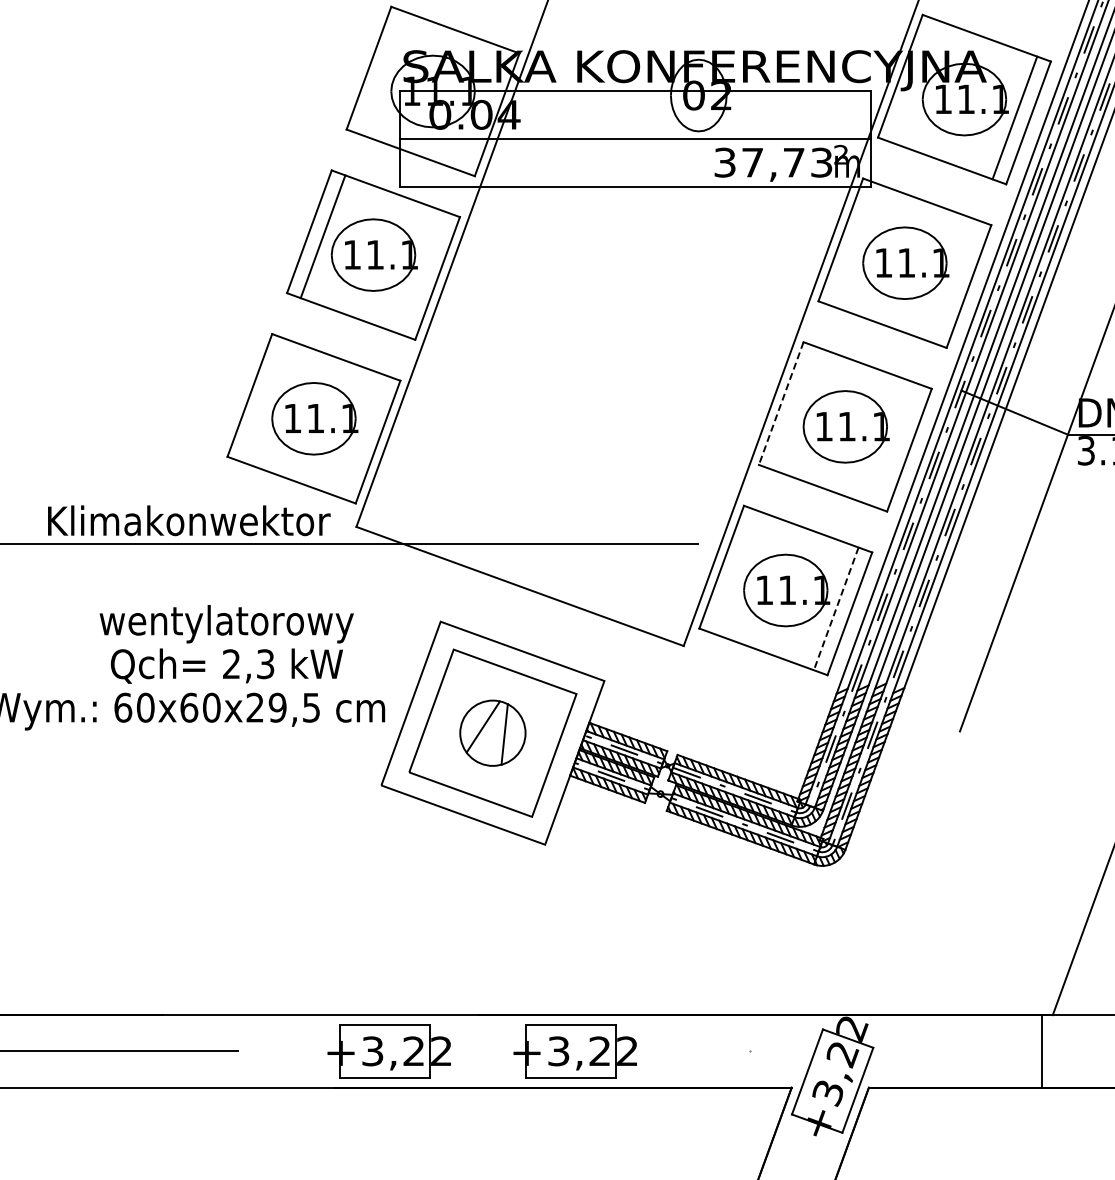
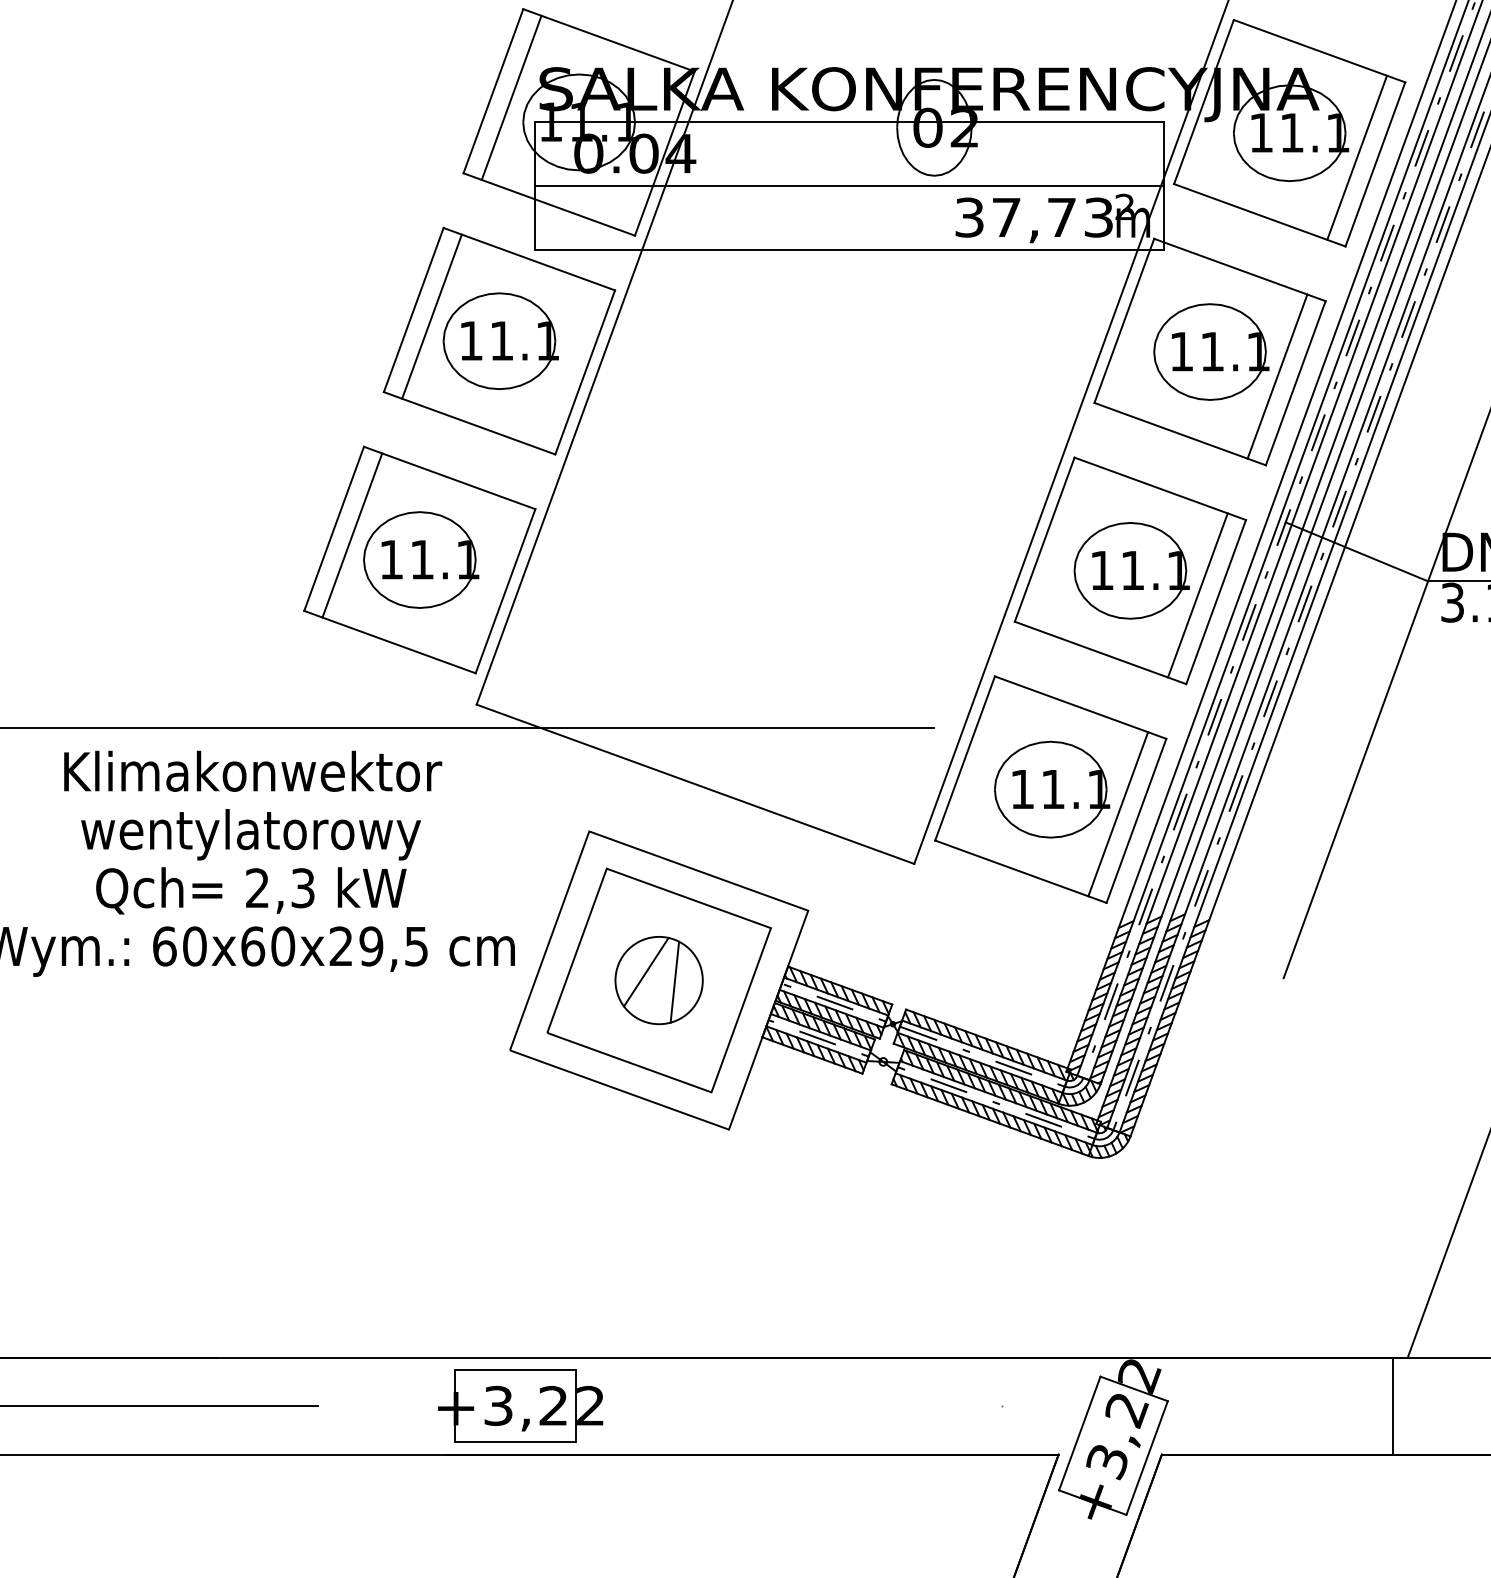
line: (382, 72) -> (511, 96), added
line: (955, 281) -> (1277, 376), added
line: (263, 400) -> (352, 535), added
line: (781, 404) -> (1045, 540), dashed -> solid
line: (895, 444) -> (1197, 594), added
text: (189, 520) -> (253, 770), moved
line: (836, 609) -> (1118, 815), dashed -> solid
text: (226, 644) -> (250, 861), moved
part: (574, 1051) -> (768, 1406), removed

